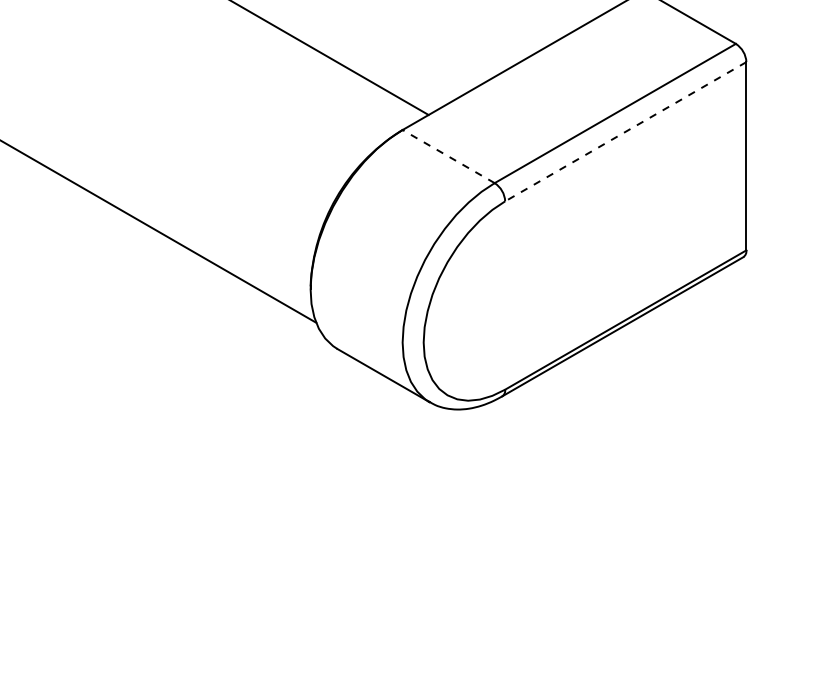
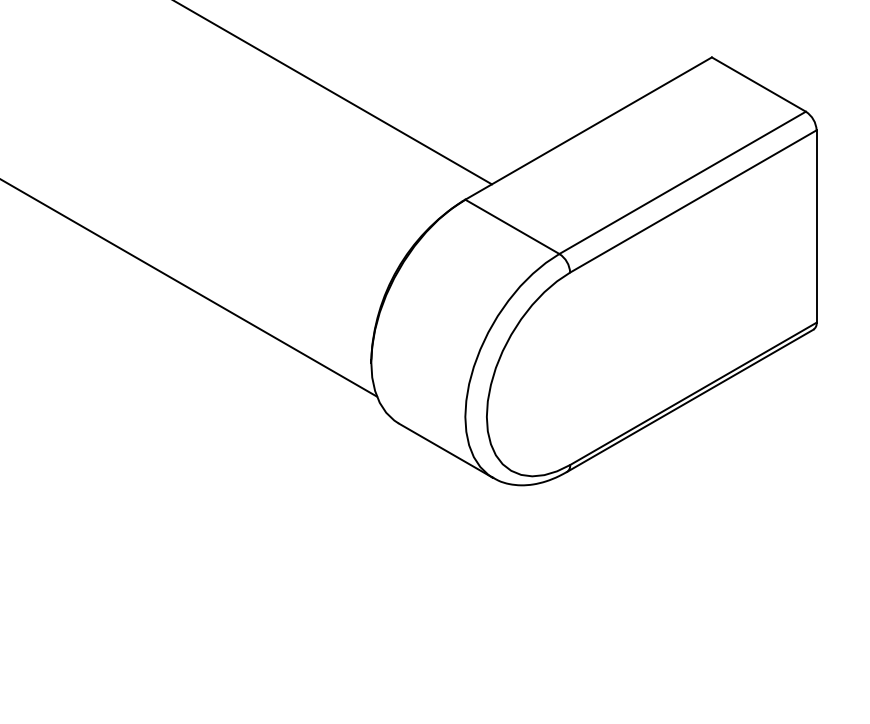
line: (624, 131) -> (692, 201), dashed -> solid
line: (447, 156) -> (511, 226), dashed -> solid

